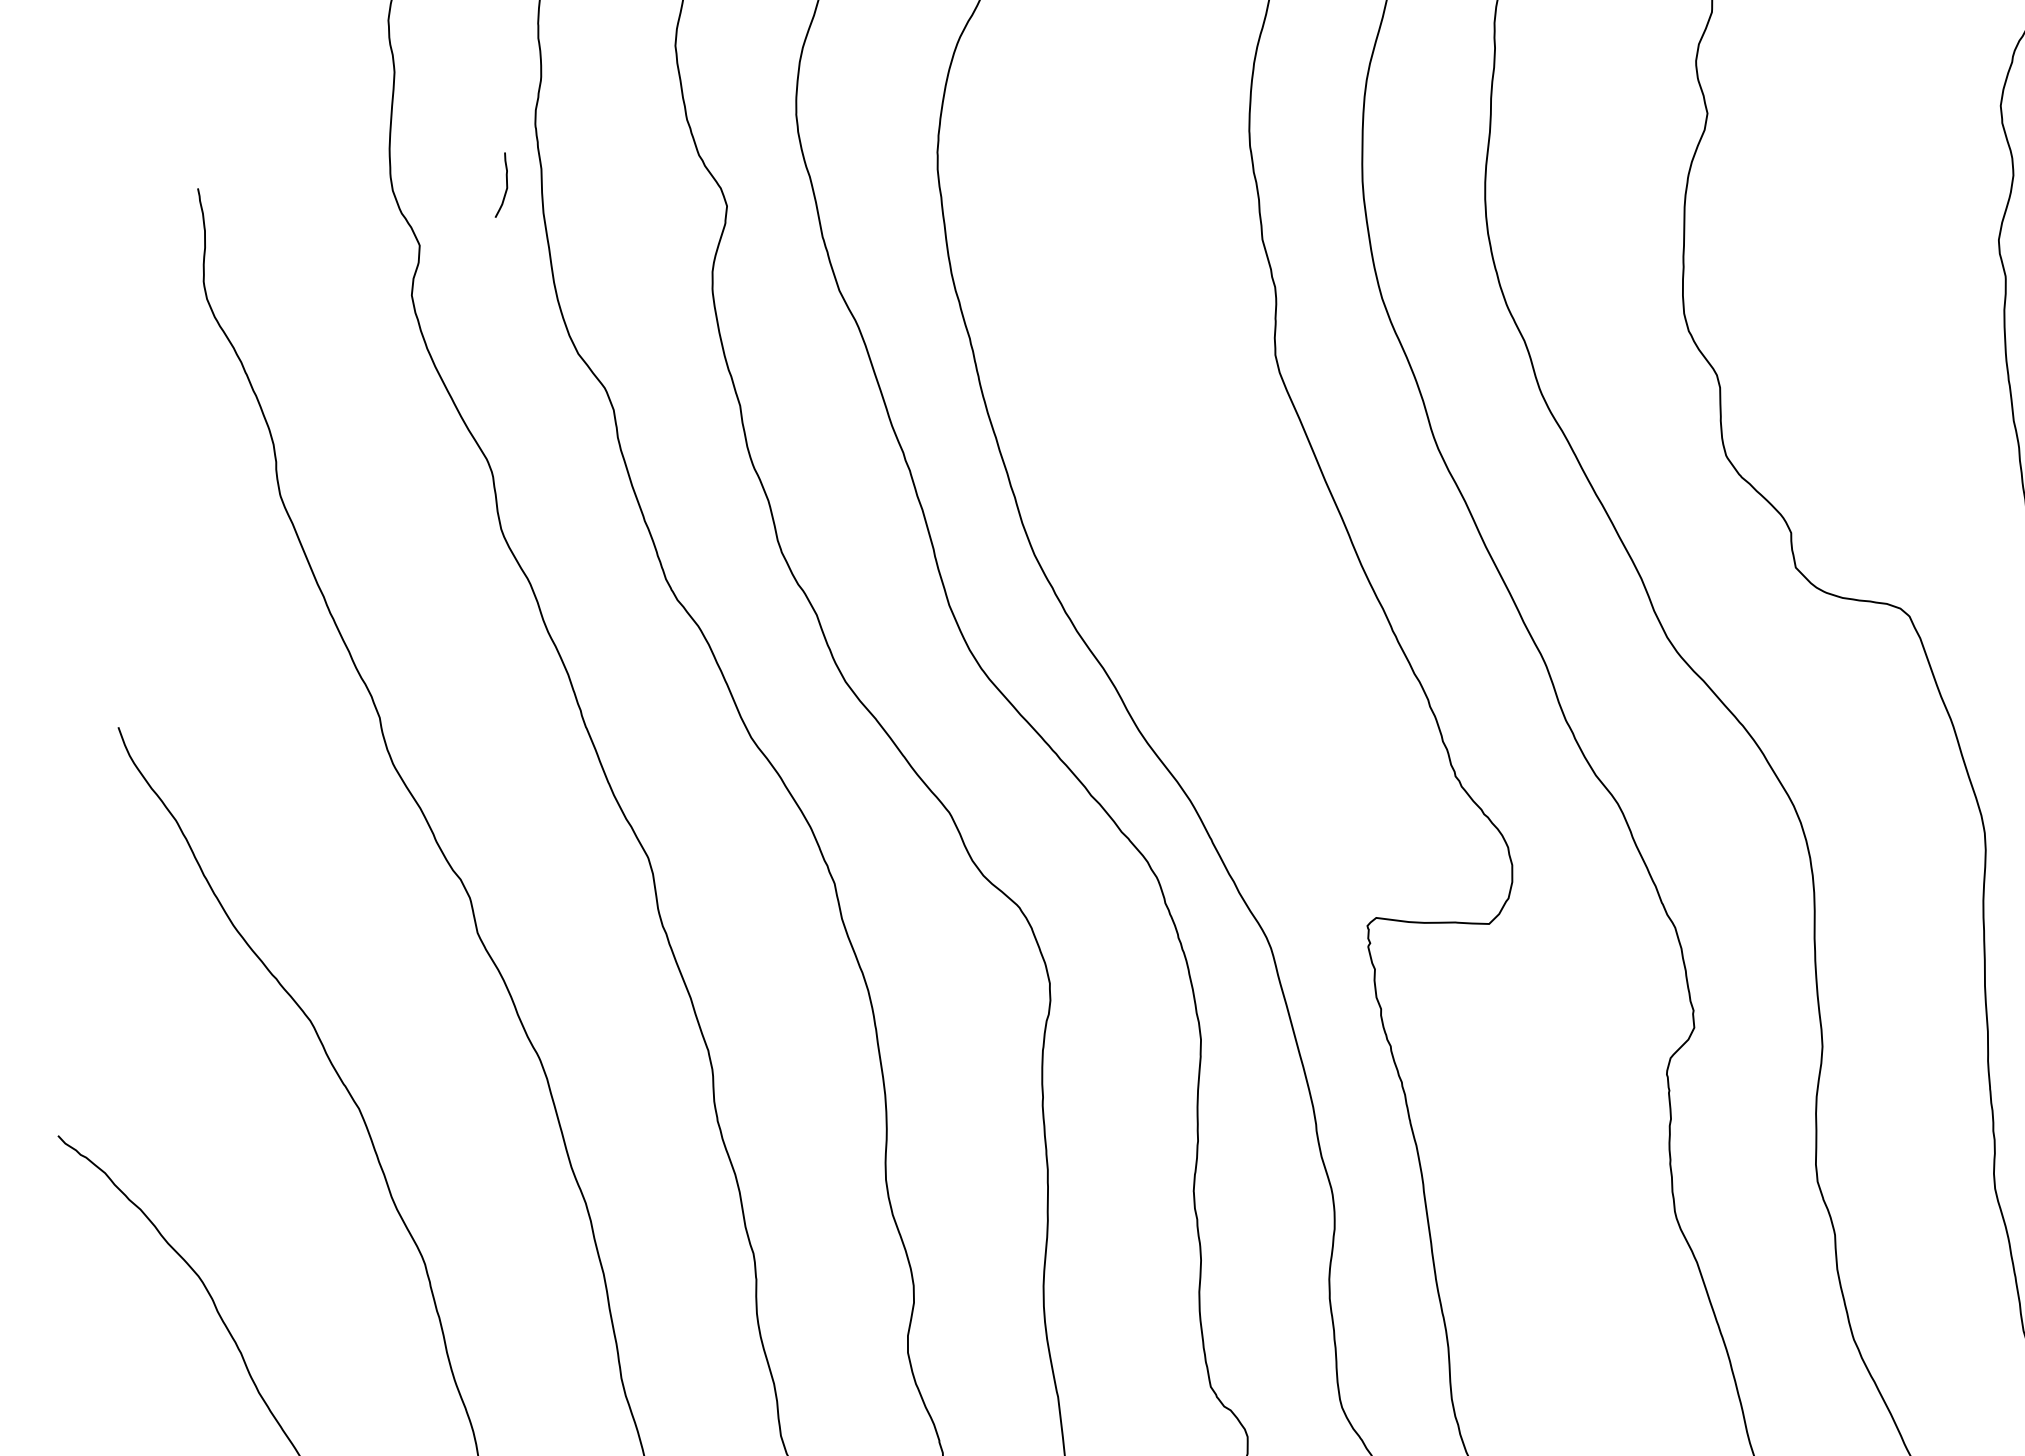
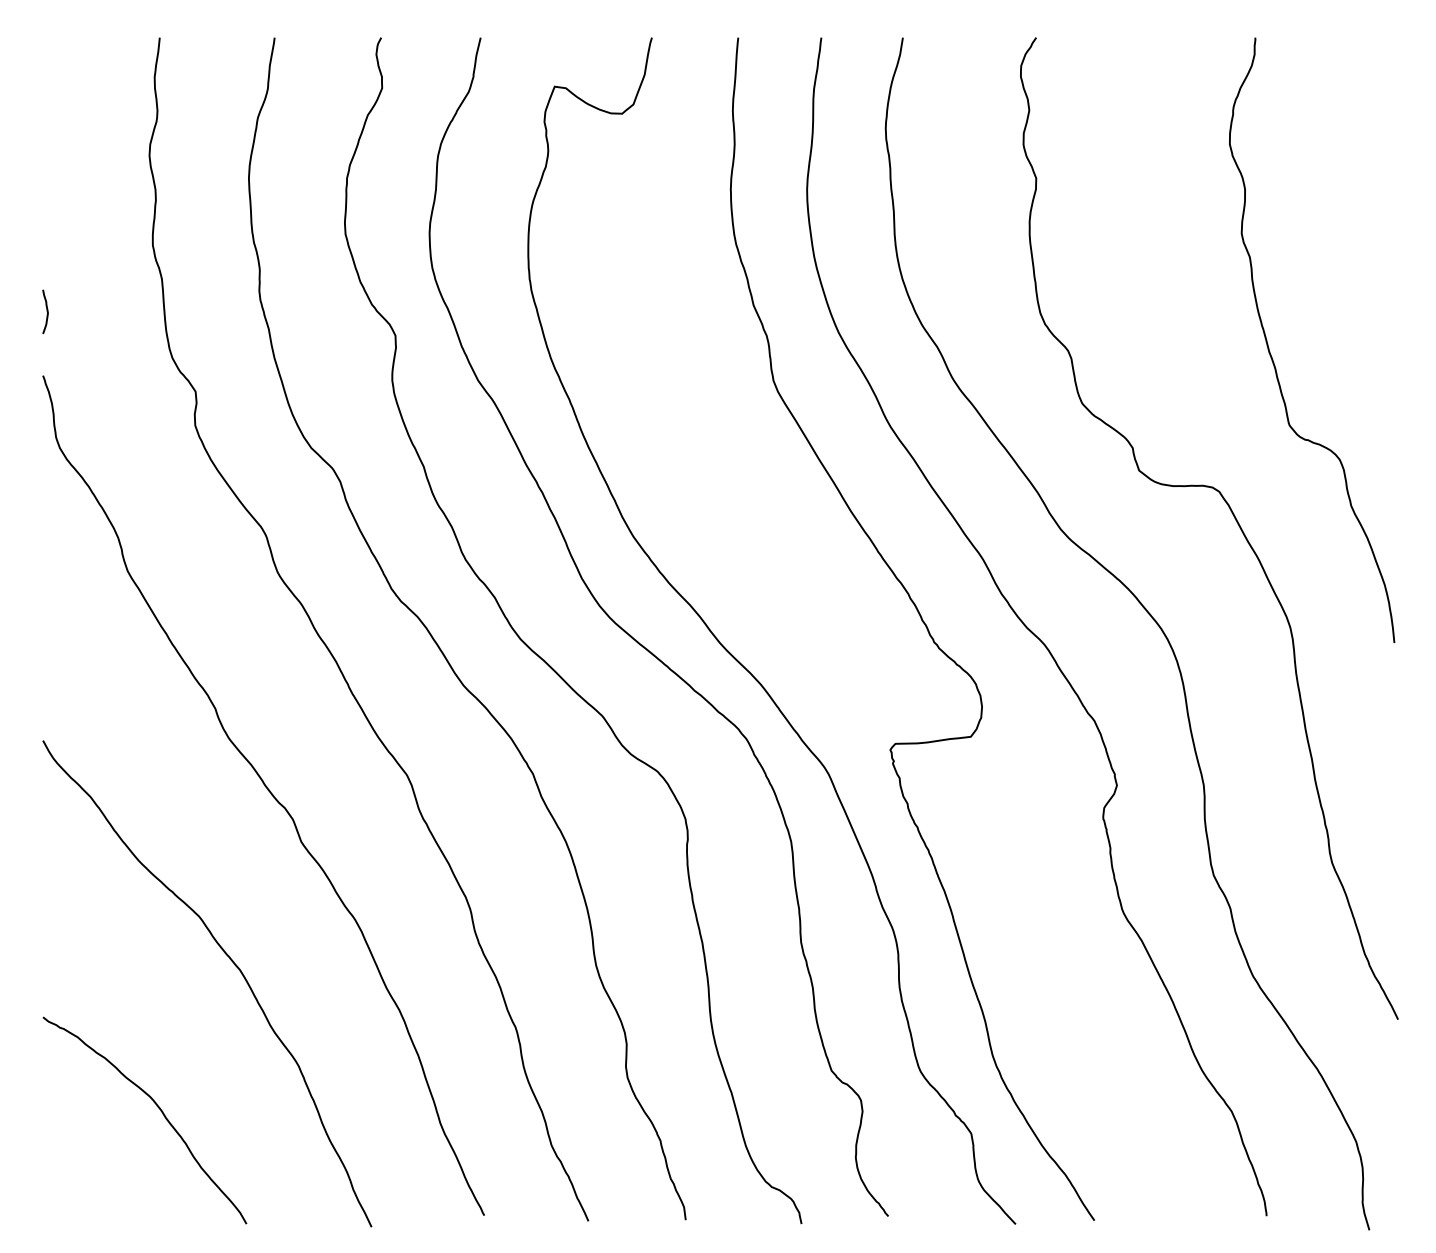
curve: (505, 185) -> (46, 311), moved

